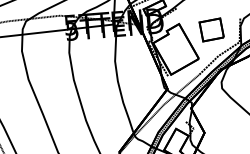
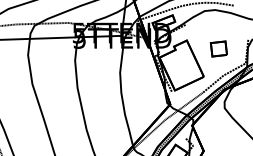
part: (211, 29) -> (218, 48), size x0.7

